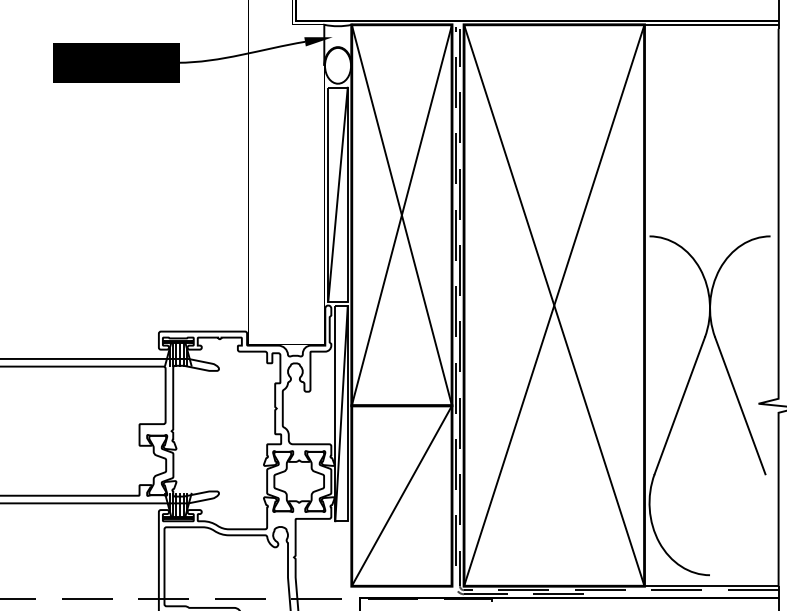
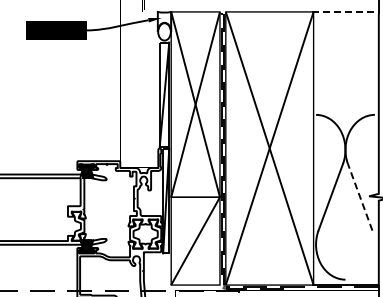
line: (710, 23) -> (345, 11), solid -> dashed
line: (740, 404) -> (360, 196), solid -> dashed

